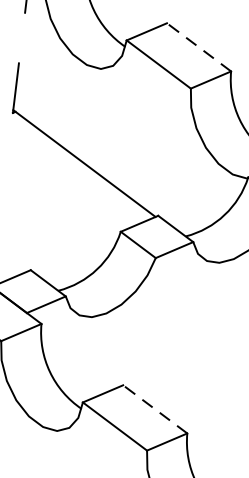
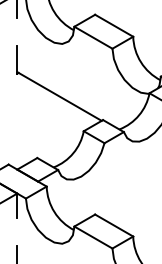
line: (199, 46) -> (114, 25), dashed -> solid
line: (155, 409) -> (114, 225), dashed -> solid

